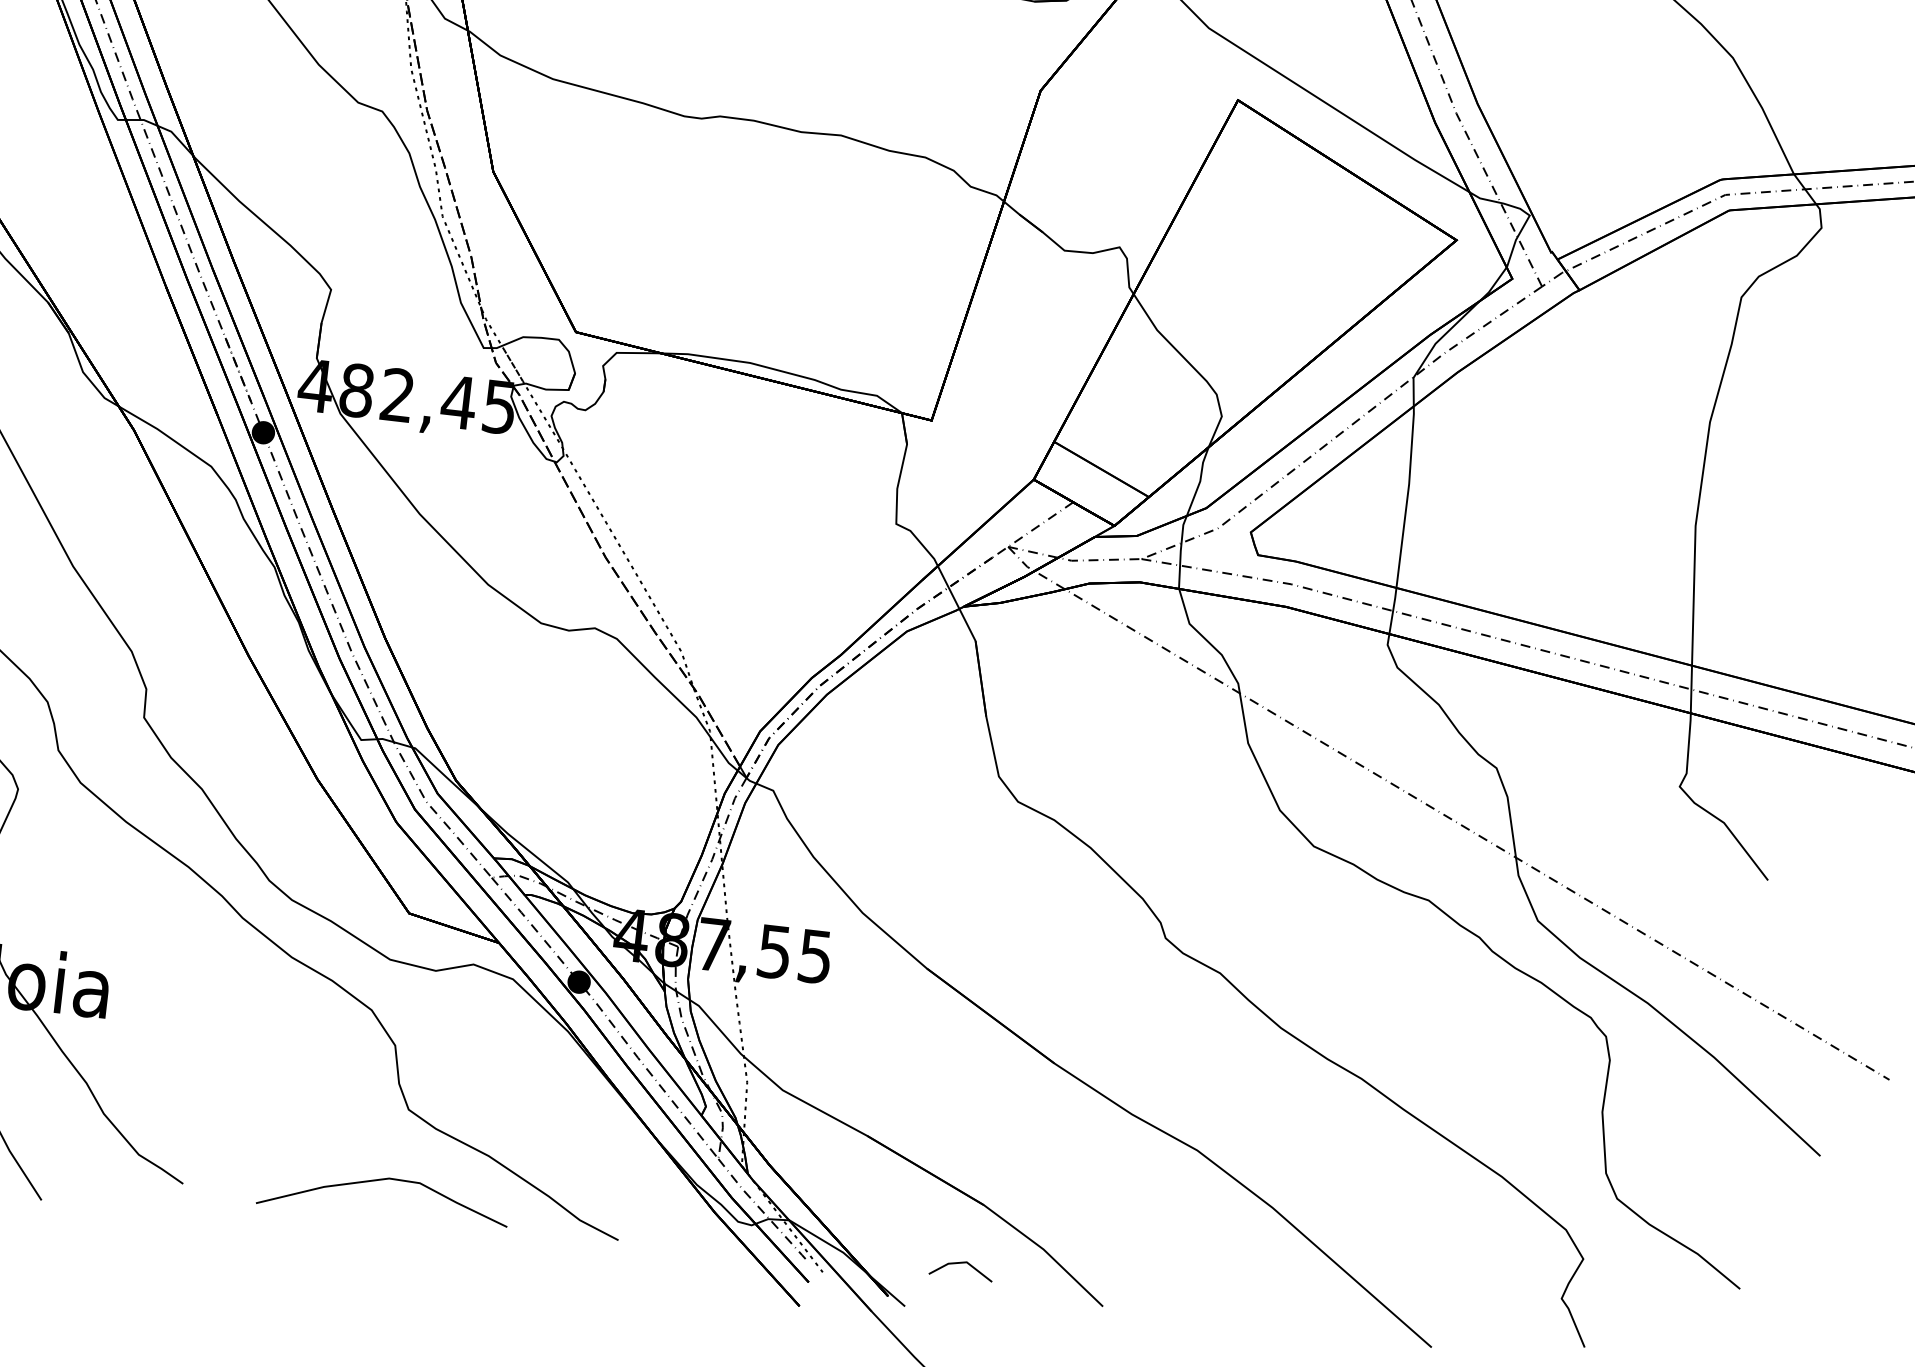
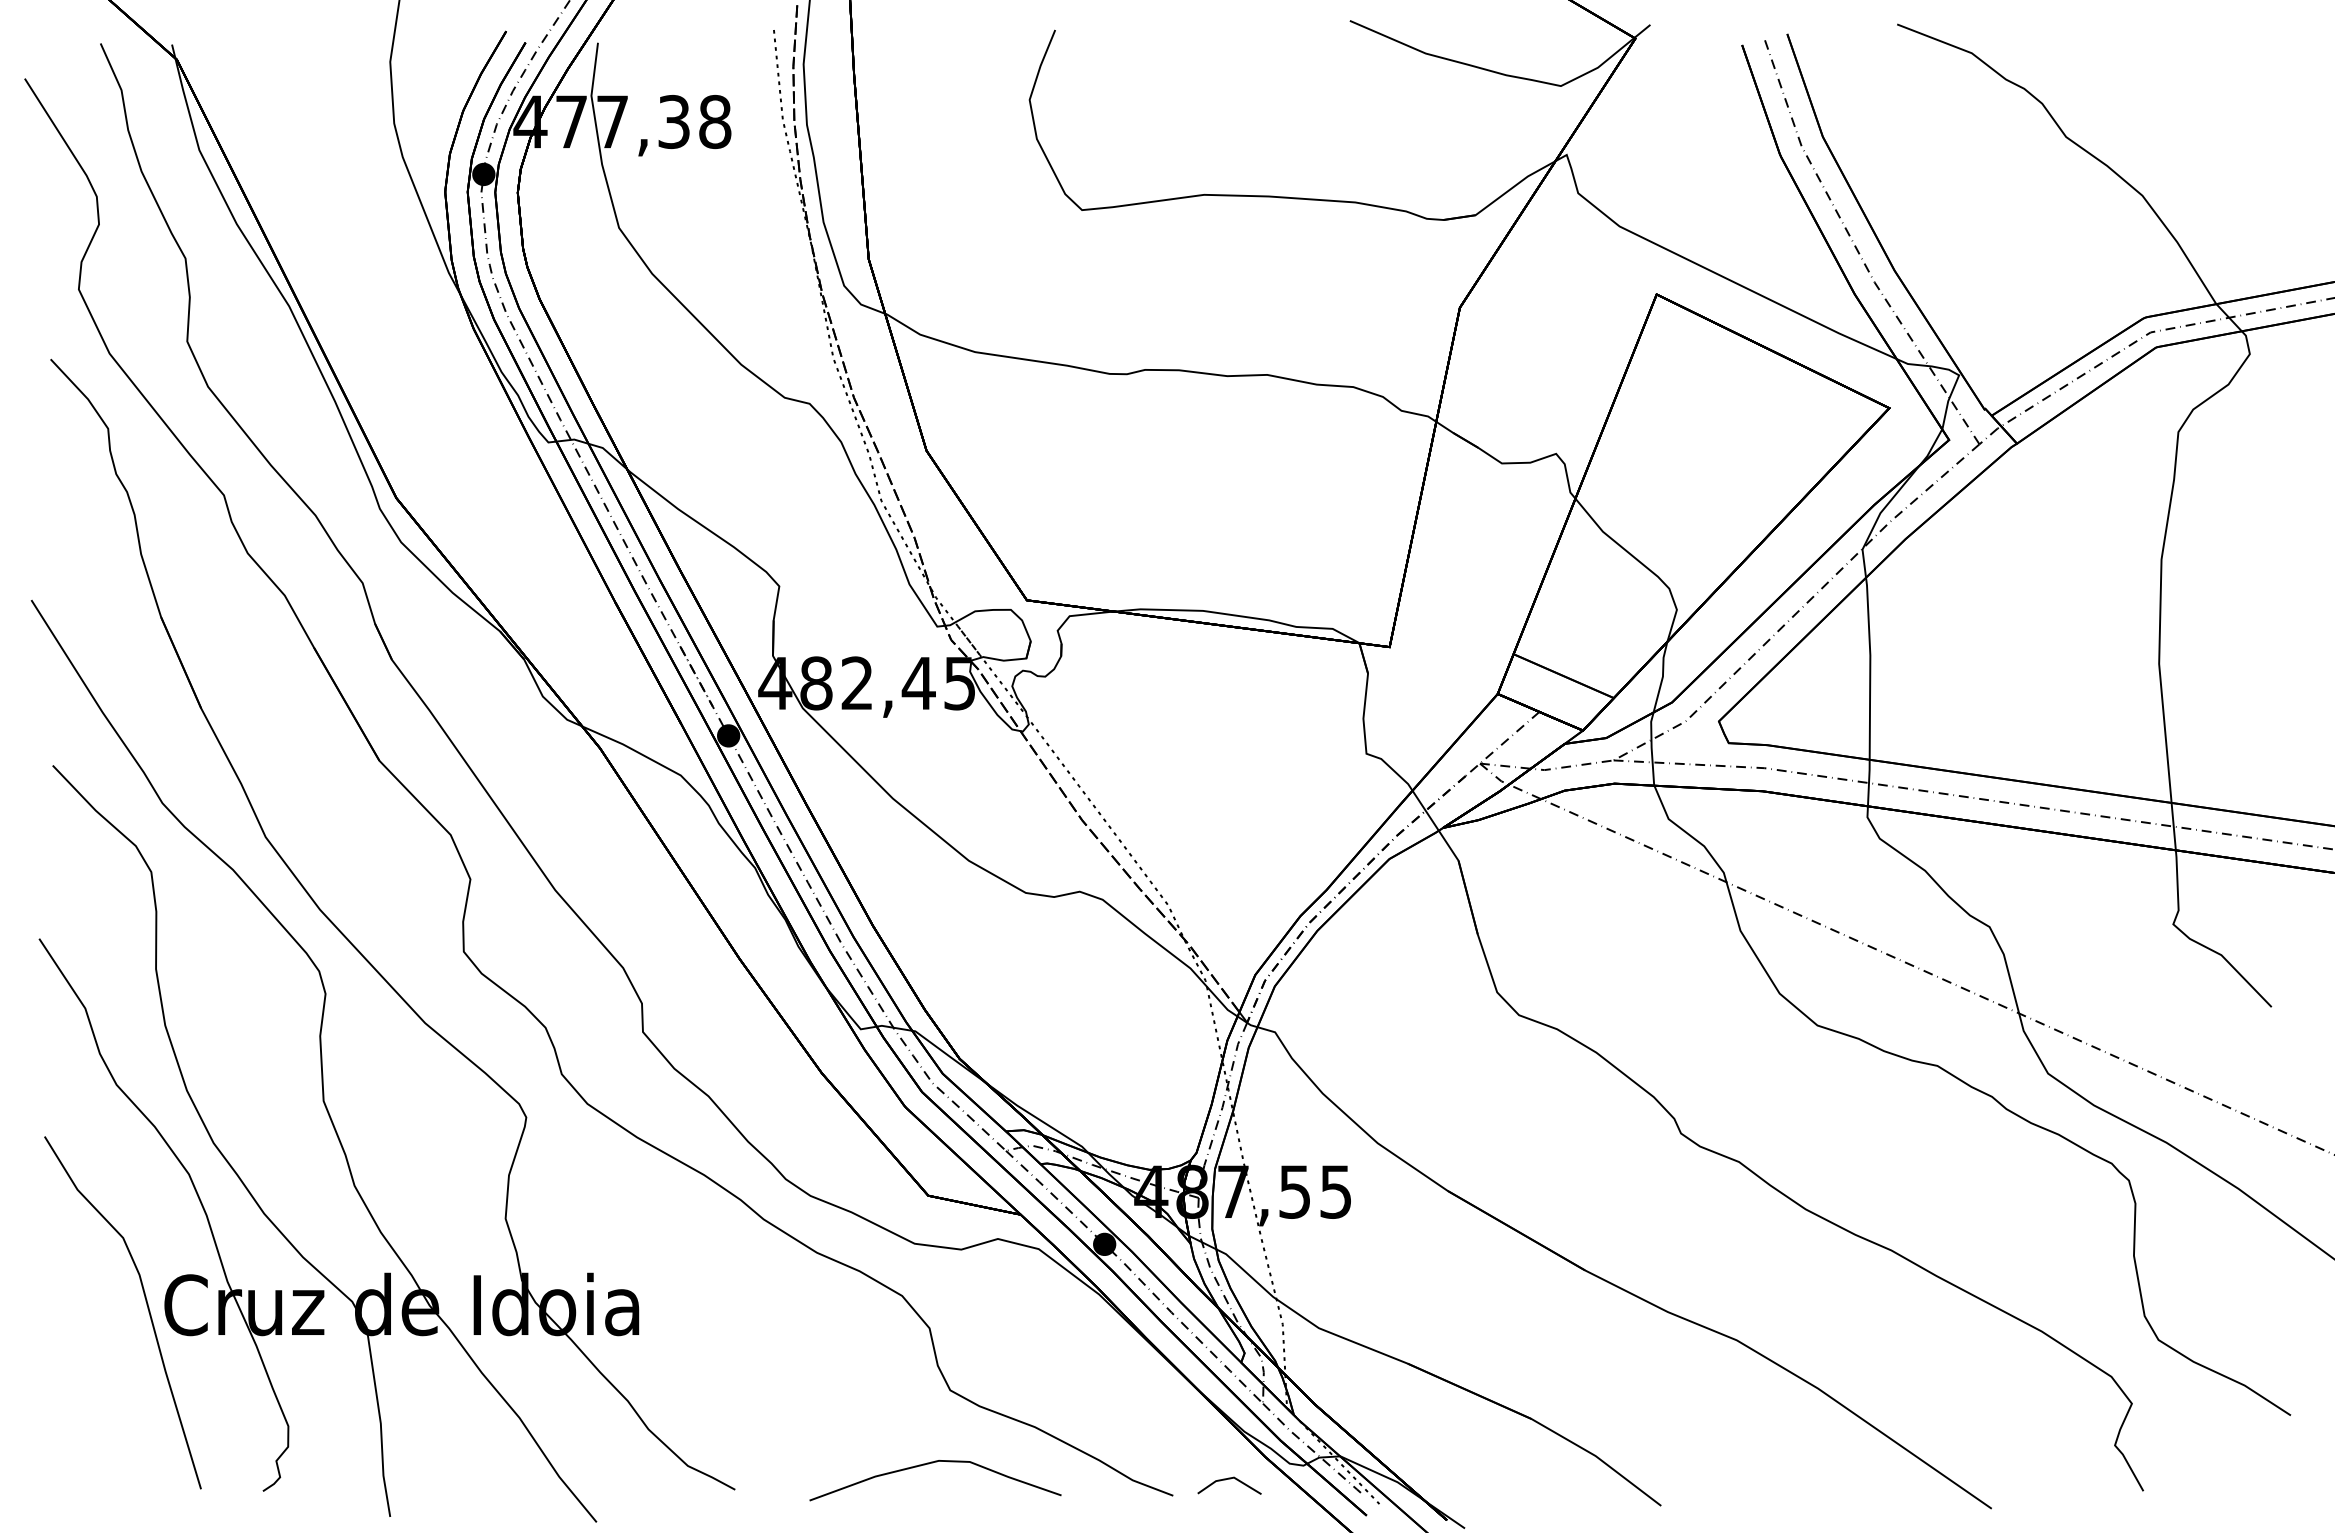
line: (962, 1263) -> (1229, 1479), moved

